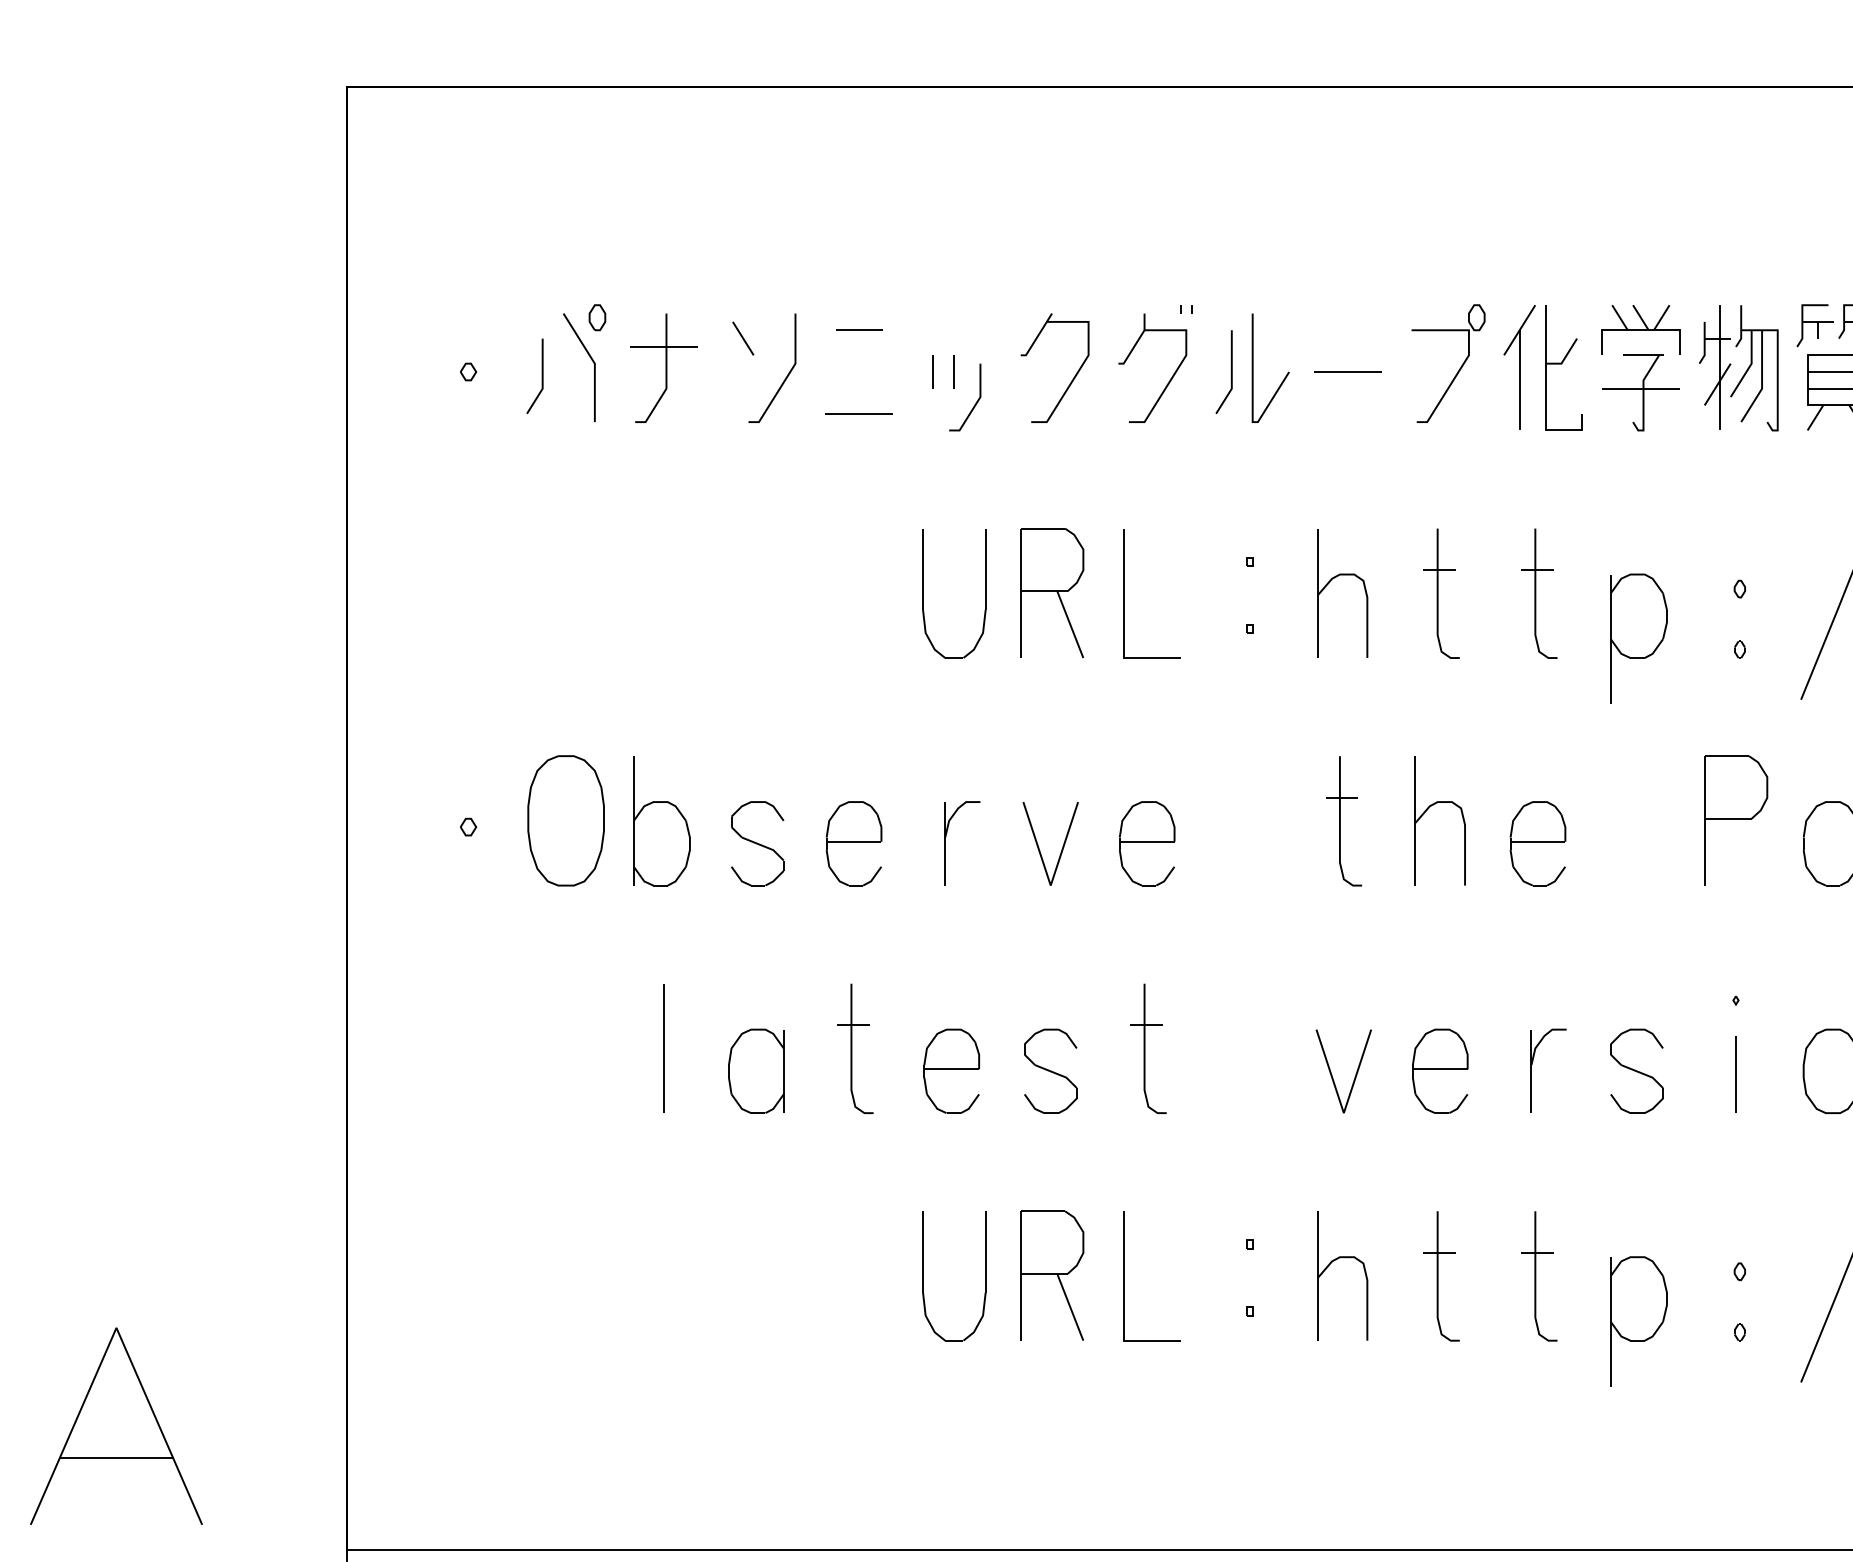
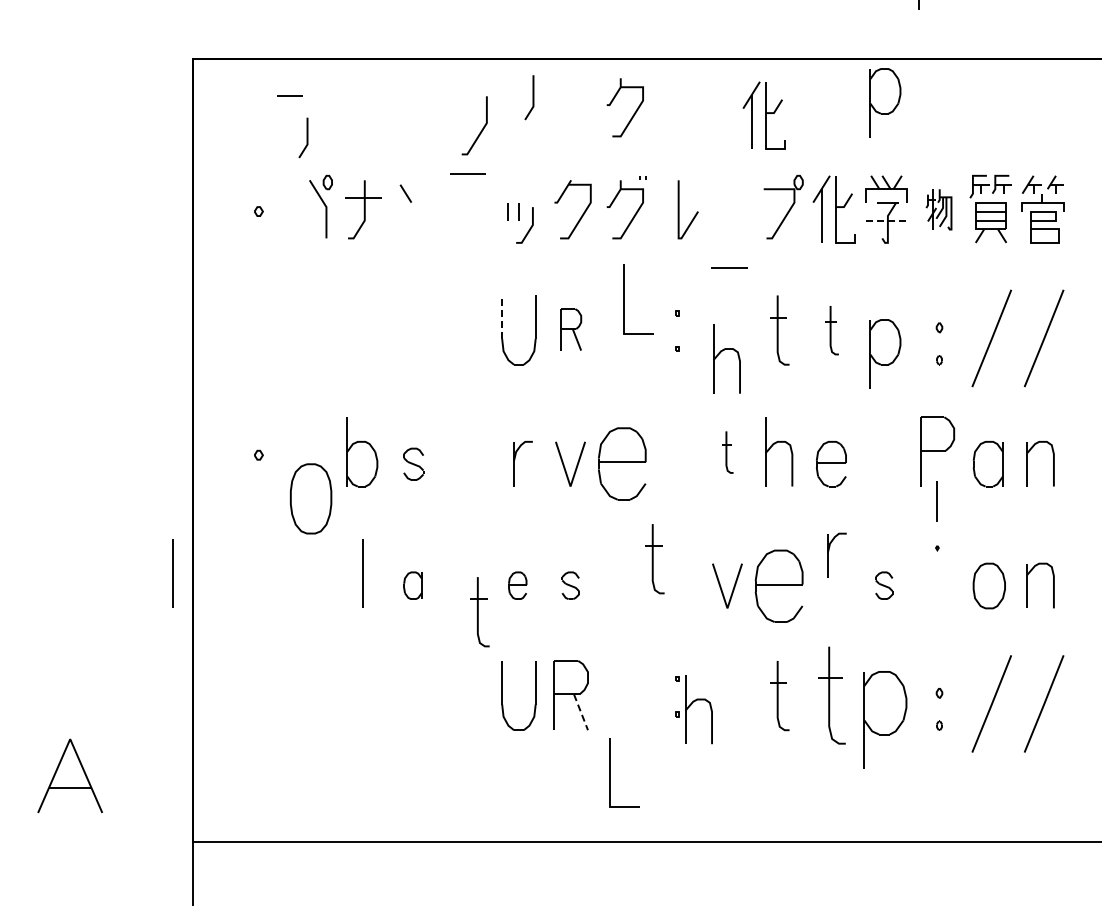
part: (1639, 168) -> (885, 102), added
part: (1170, 186) -> (634, 112), added
part: (1411, 192) -> (763, 115), added
line: (858, 328) -> (289, 95), moved
part: (1738, 368) -> (938, 209), size x0.6
line: (1229, 371) -> (532, 97), moved
line: (1347, 371) -> (729, 267), moved
line: (540, 375) -> (306, 137), moved
line: (785, 375) -> (481, 129), moved
line: (1640, 388) -> (886, 220), solid -> dashed
line: (858, 412) -> (467, 173), moved
line: (923, 569) -> (502, 317), solid -> dashed
part: (1336, 579) -> (723, 351), moved
part: (1050, 592) -> (570, 329), size x0.6
line: (1125, 594) -> (624, 299), moved
part: (1538, 594) -> (831, 330), size x0.7
part: (566, 820) -> (311, 498), moved
part: (1343, 821) -> (727, 452), size x0.6
part: (757, 844) -> (413, 464), size x0.7
part: (852, 844) -> (464, 464), removed
part: (1145, 844) -> (621, 464), size x1.6
line: (307, 1047) -> (172, 573), added
part: (854, 1049) -> (479, 612), moved
part: (1147, 1049) -> (654, 559), moved
part: (1534, 1062) -> (829, 551), moved
part: (755, 1070) -> (412, 585), size x0.6
part: (951, 1070) -> (517, 585), size x0.6
part: (1050, 1070) -> (570, 585), size x0.6
part: (1439, 1070) -> (778, 585), size x1.6
part: (1635, 1070) -> (883, 585), size x0.6
line: (1734, 1074) -> (936, 501), moved
part: (1330, 1266) -> (692, 704), moved
line: (1125, 1275) -> (610, 772), moved
part: (1538, 1277) -> (831, 696), size x1.4
line: (1071, 1307) -> (581, 712), solid -> dashed
part: (1639, 1320) -> (885, 719), size x1.4
part: (114, 1425) -> (69, 775), size x0.7

